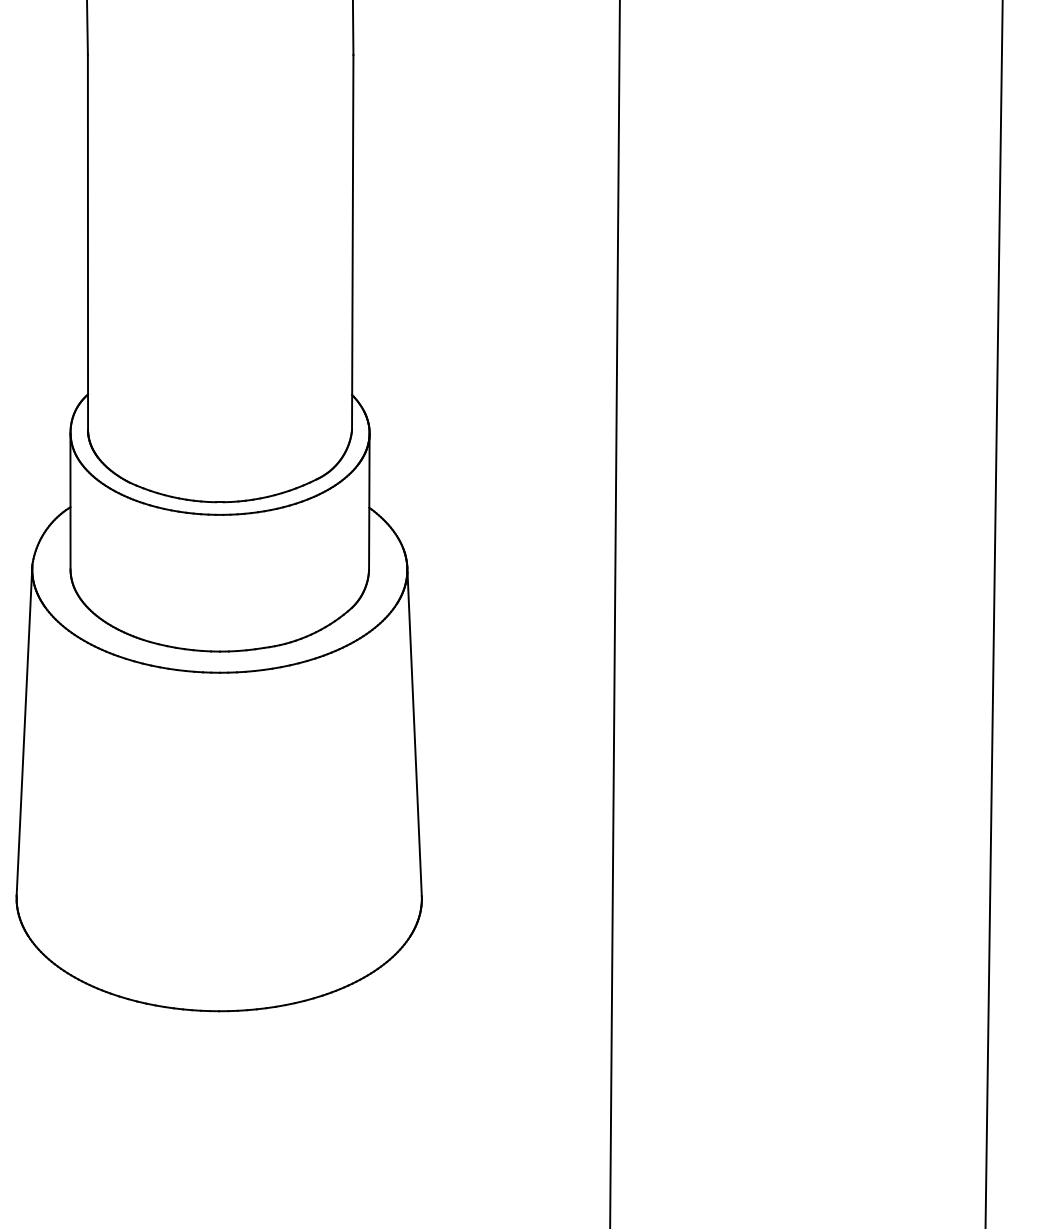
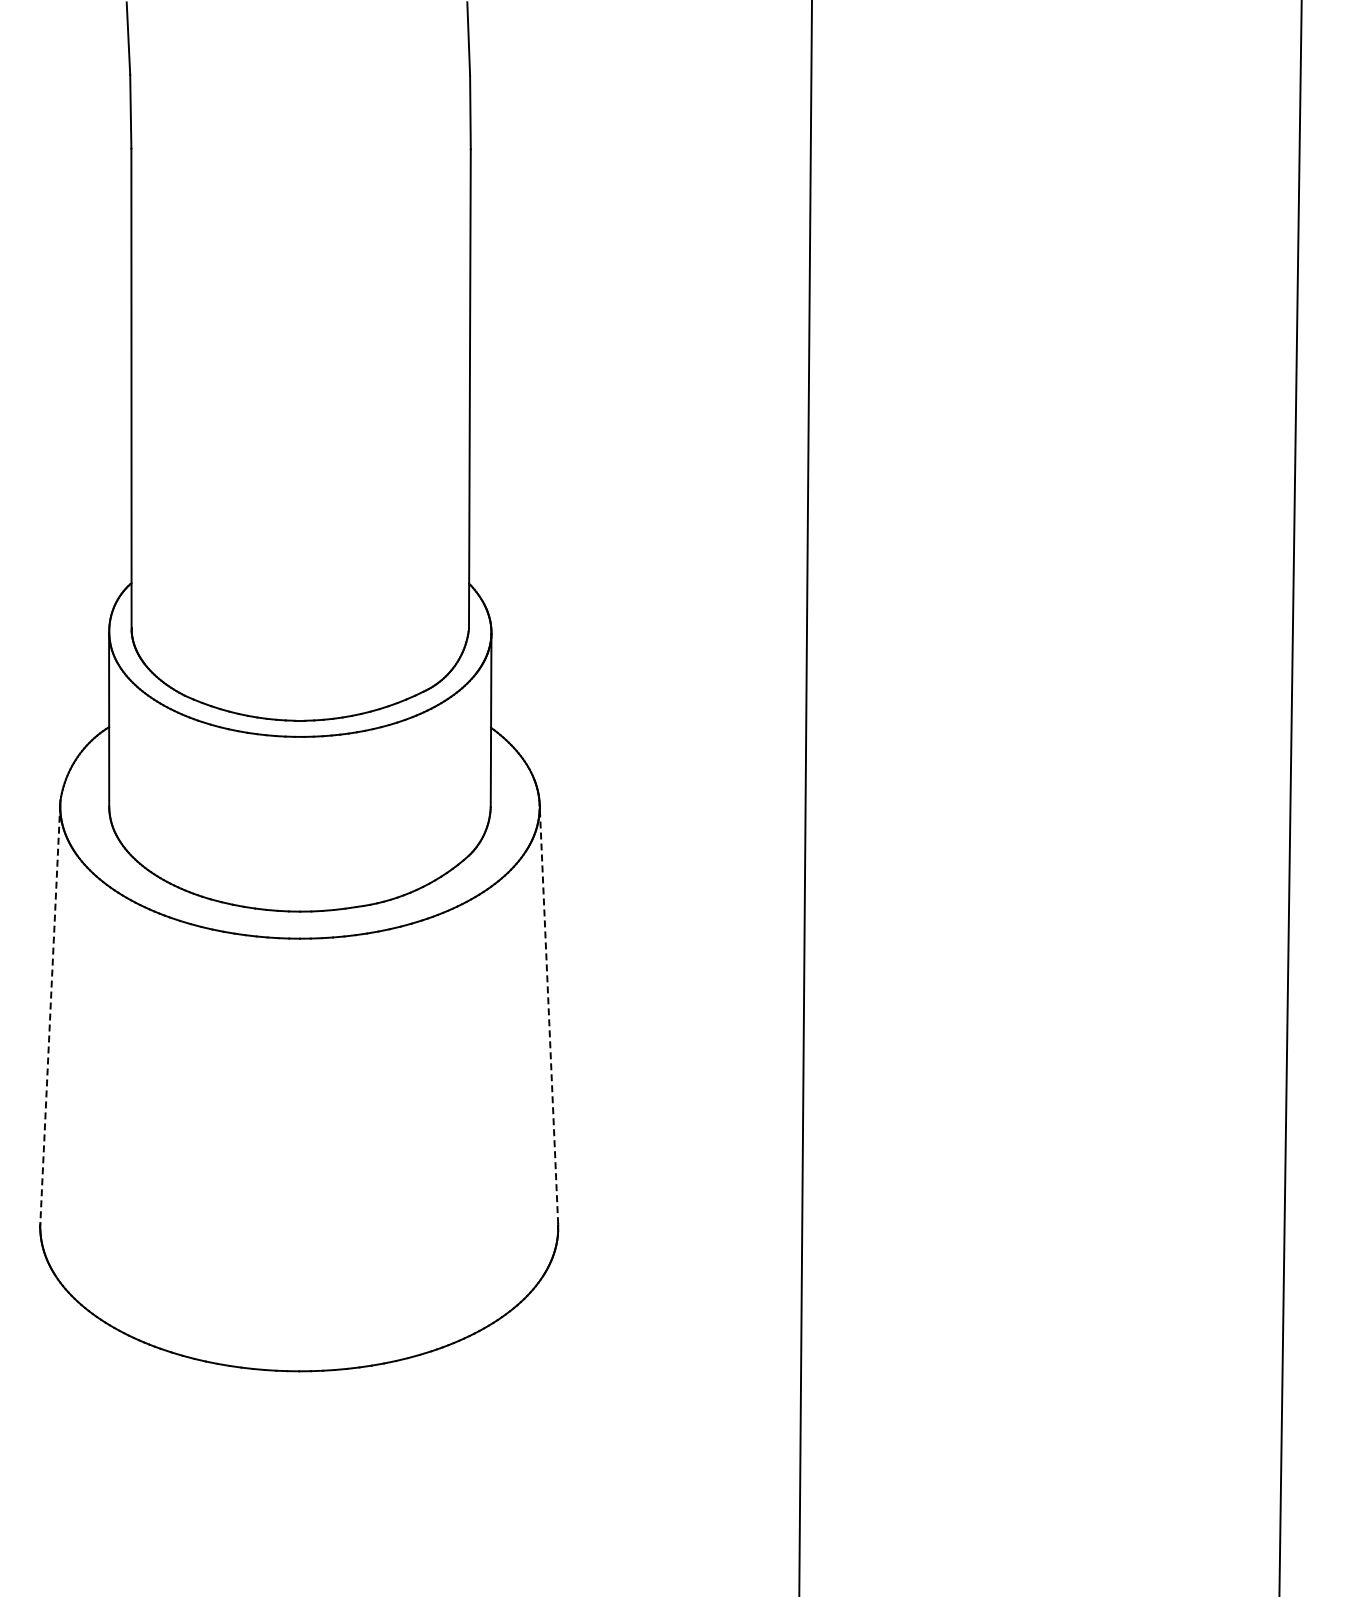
line: (24, 732) -> (50, 1014), solid -> dashed
line: (414, 732) -> (548, 1014), solid -> dashed

